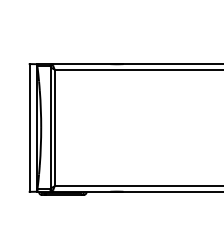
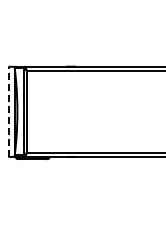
line: (29, 127) -> (9, 111), solid -> dashed

